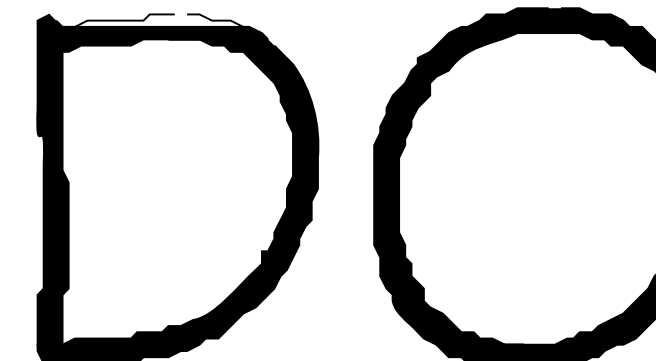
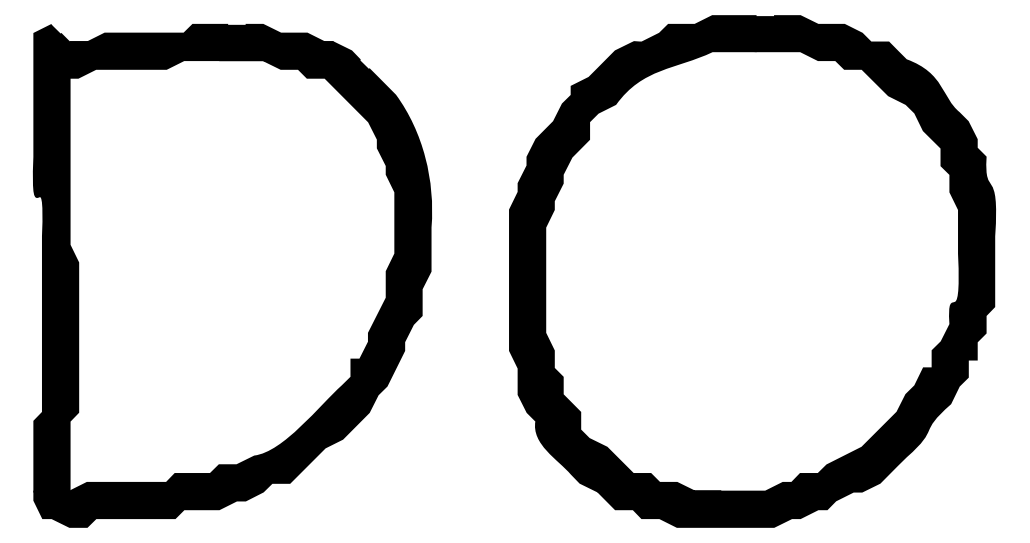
fill: (155, 20) -> (201, 33), added

